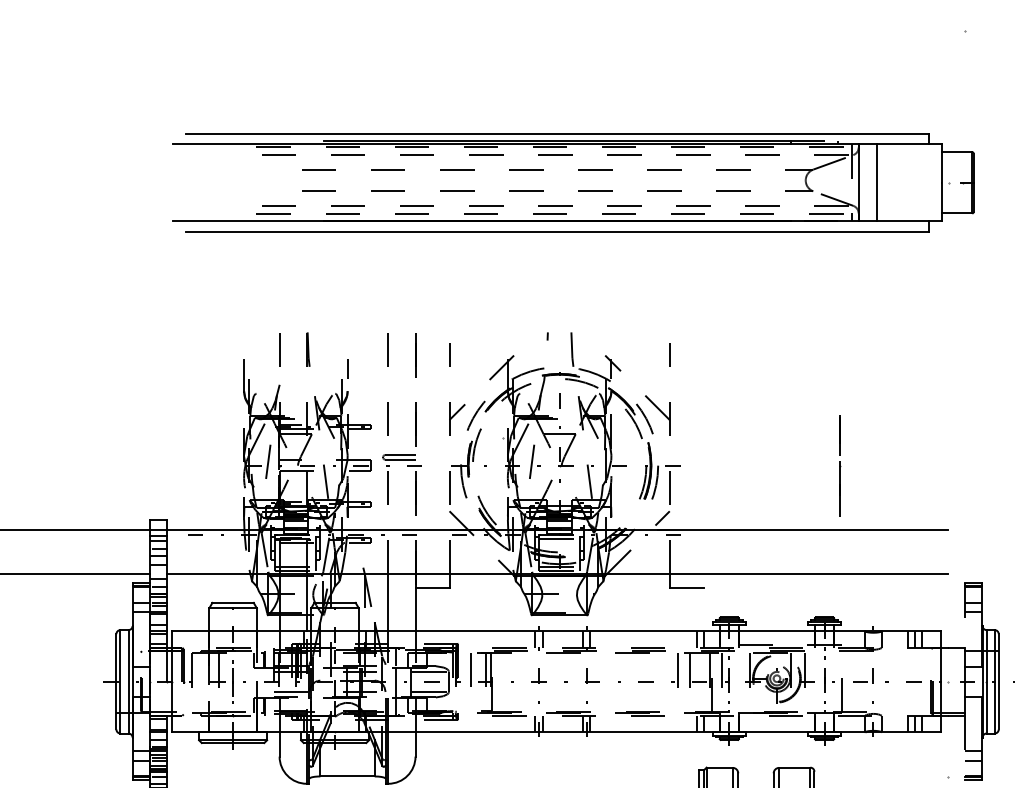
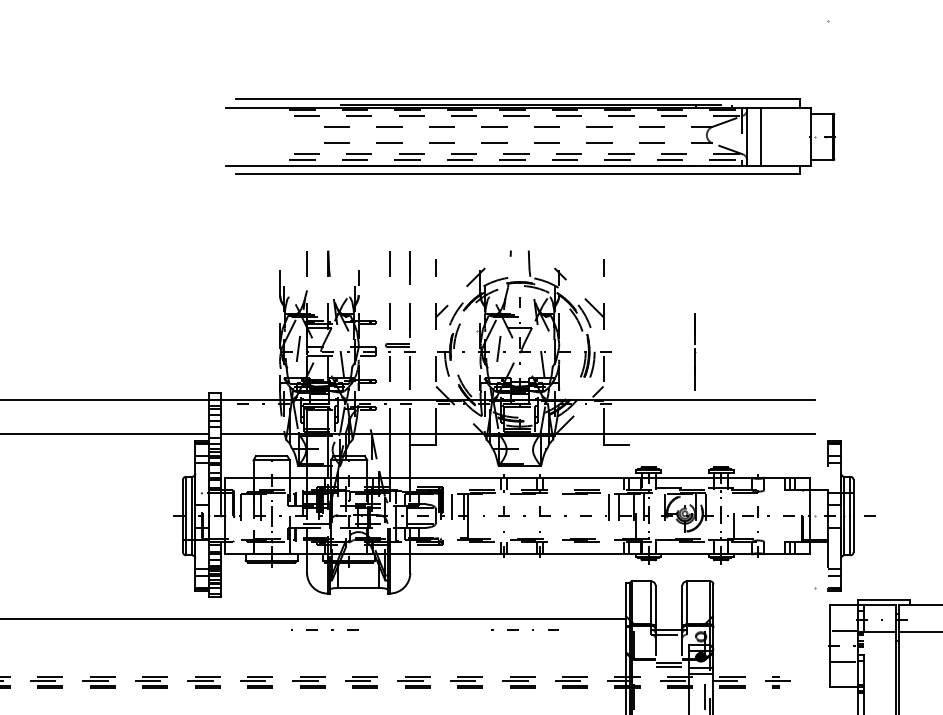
line: (840, 465) -> (695, 351), moved

